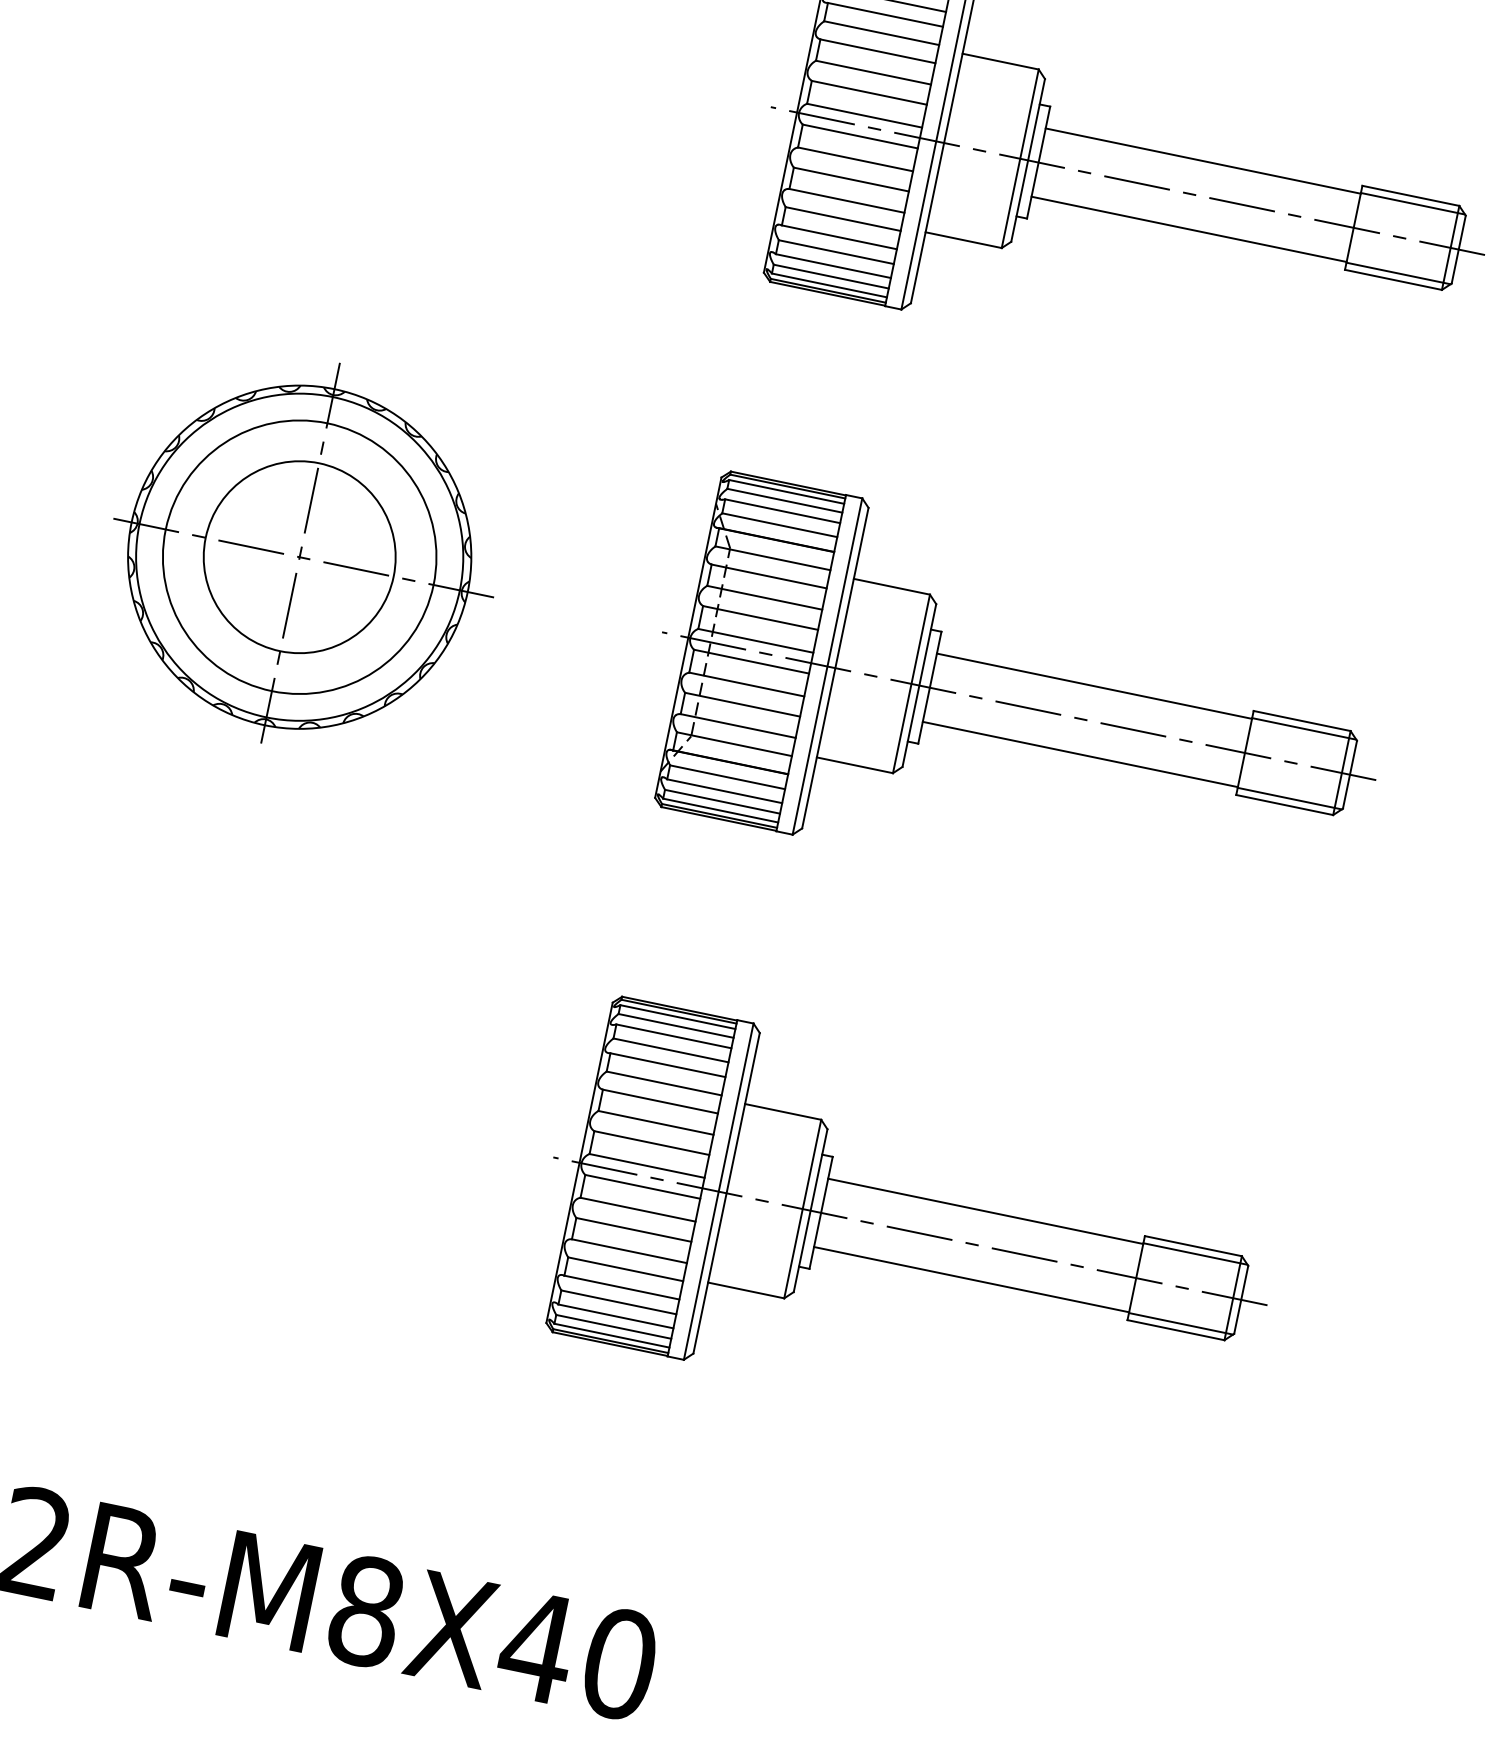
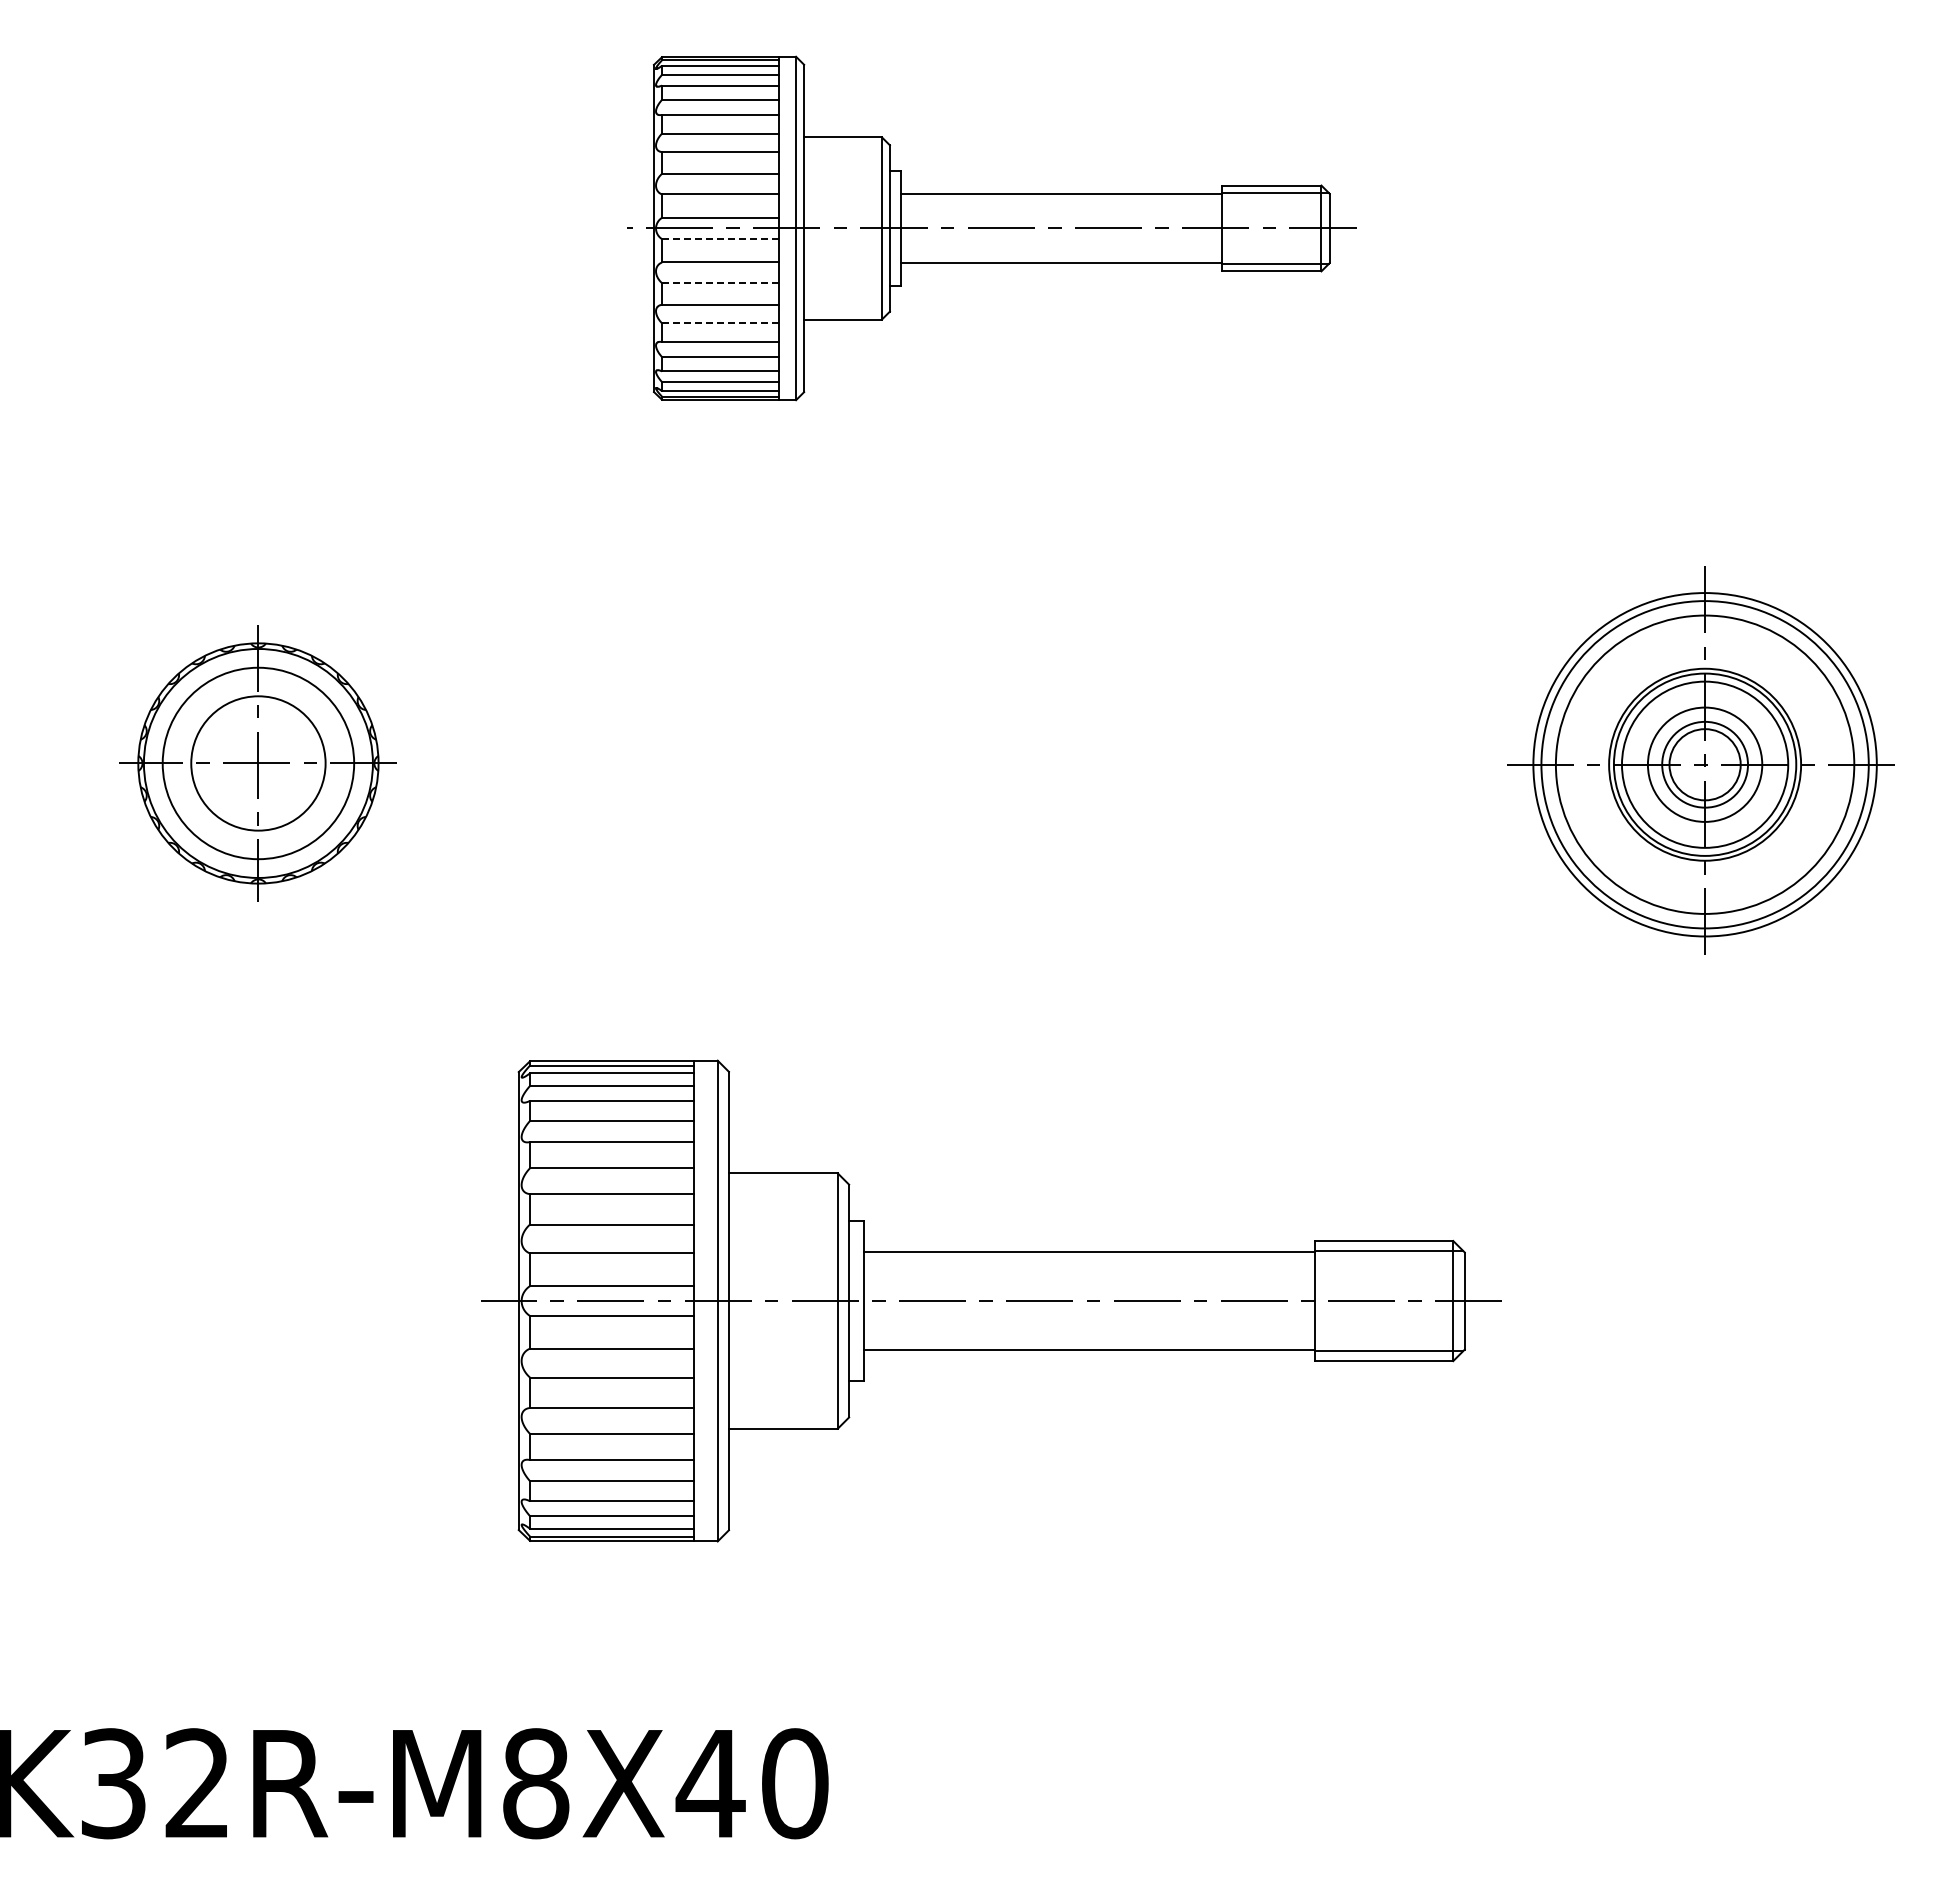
line: (859, 136) -> (720, 239), solid -> dashed
line: (851, 179) -> (720, 283), solid -> dashed
line: (842, 219) -> (720, 323), solid -> dashed
part: (304, 553) -> (261, 760), size x0.7
part: (1018, 705) -> (991, 764), removed
part: (910, 1230) -> (991, 1300), size x1.4

